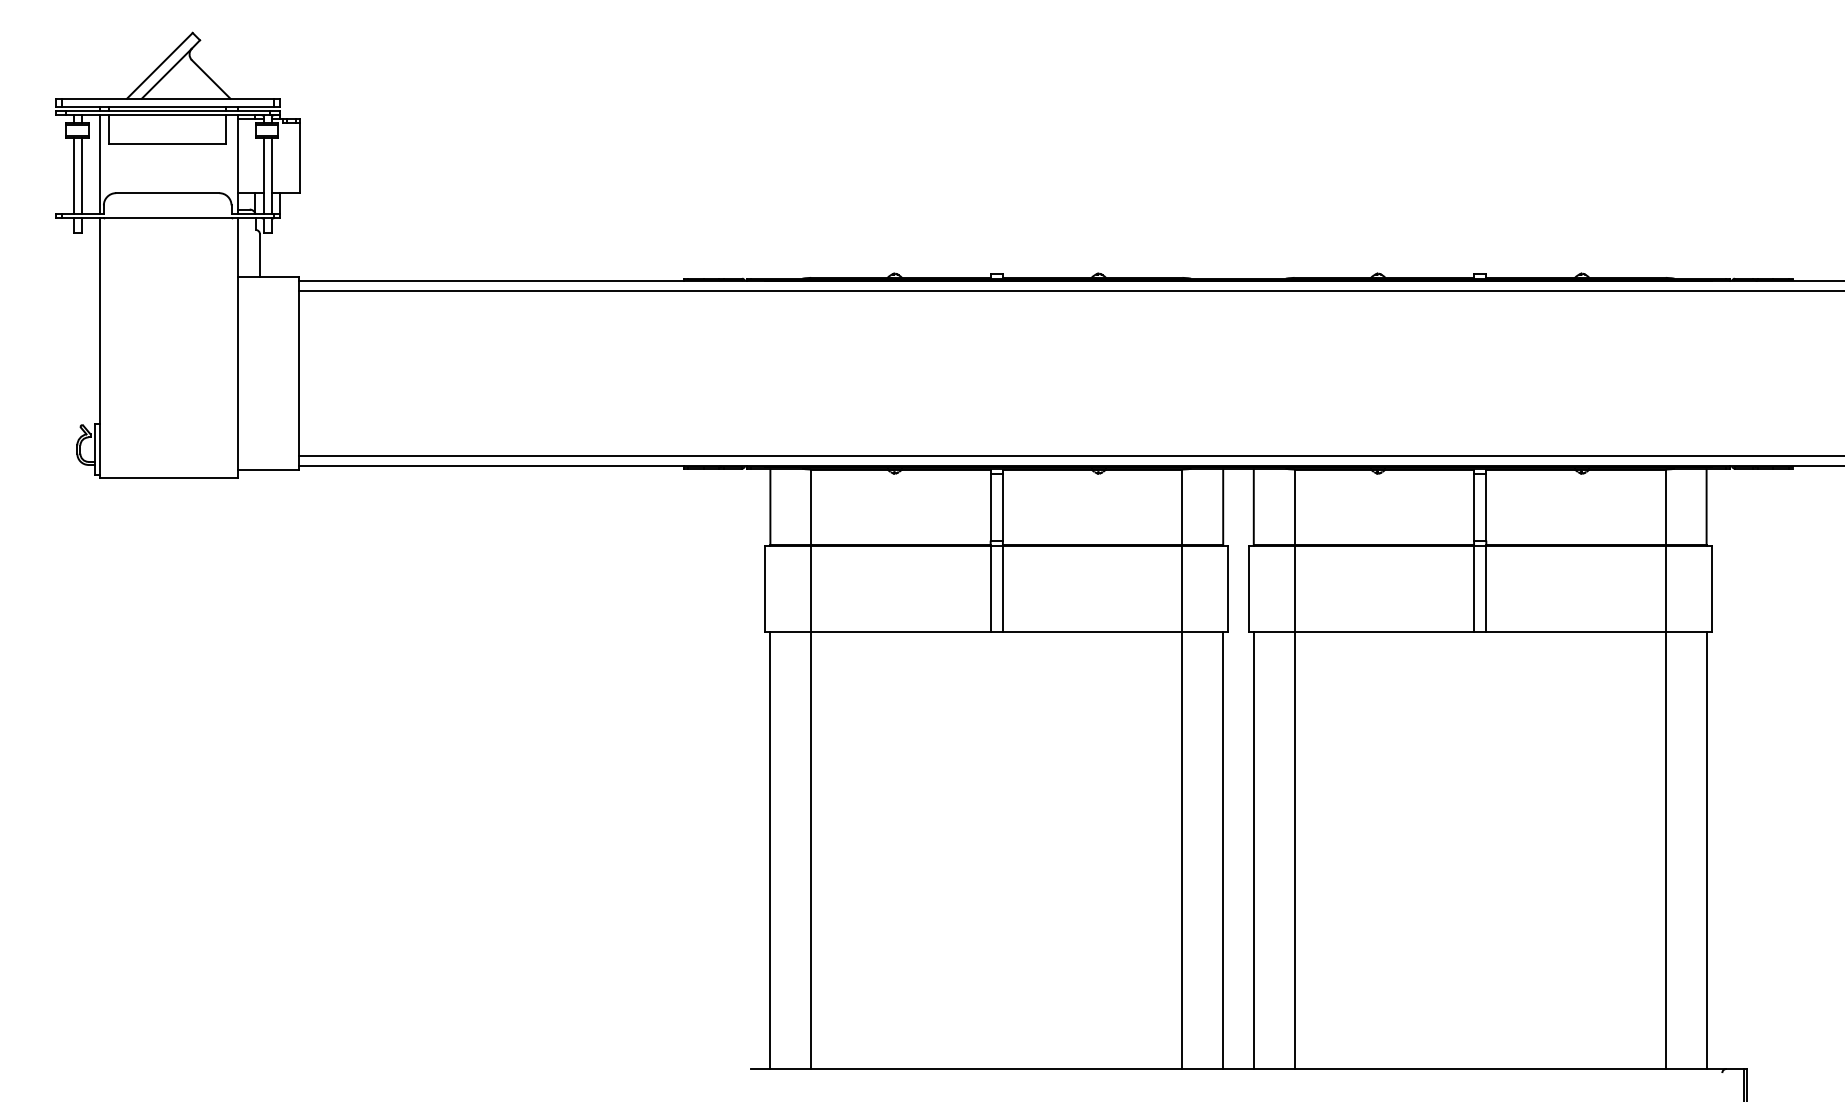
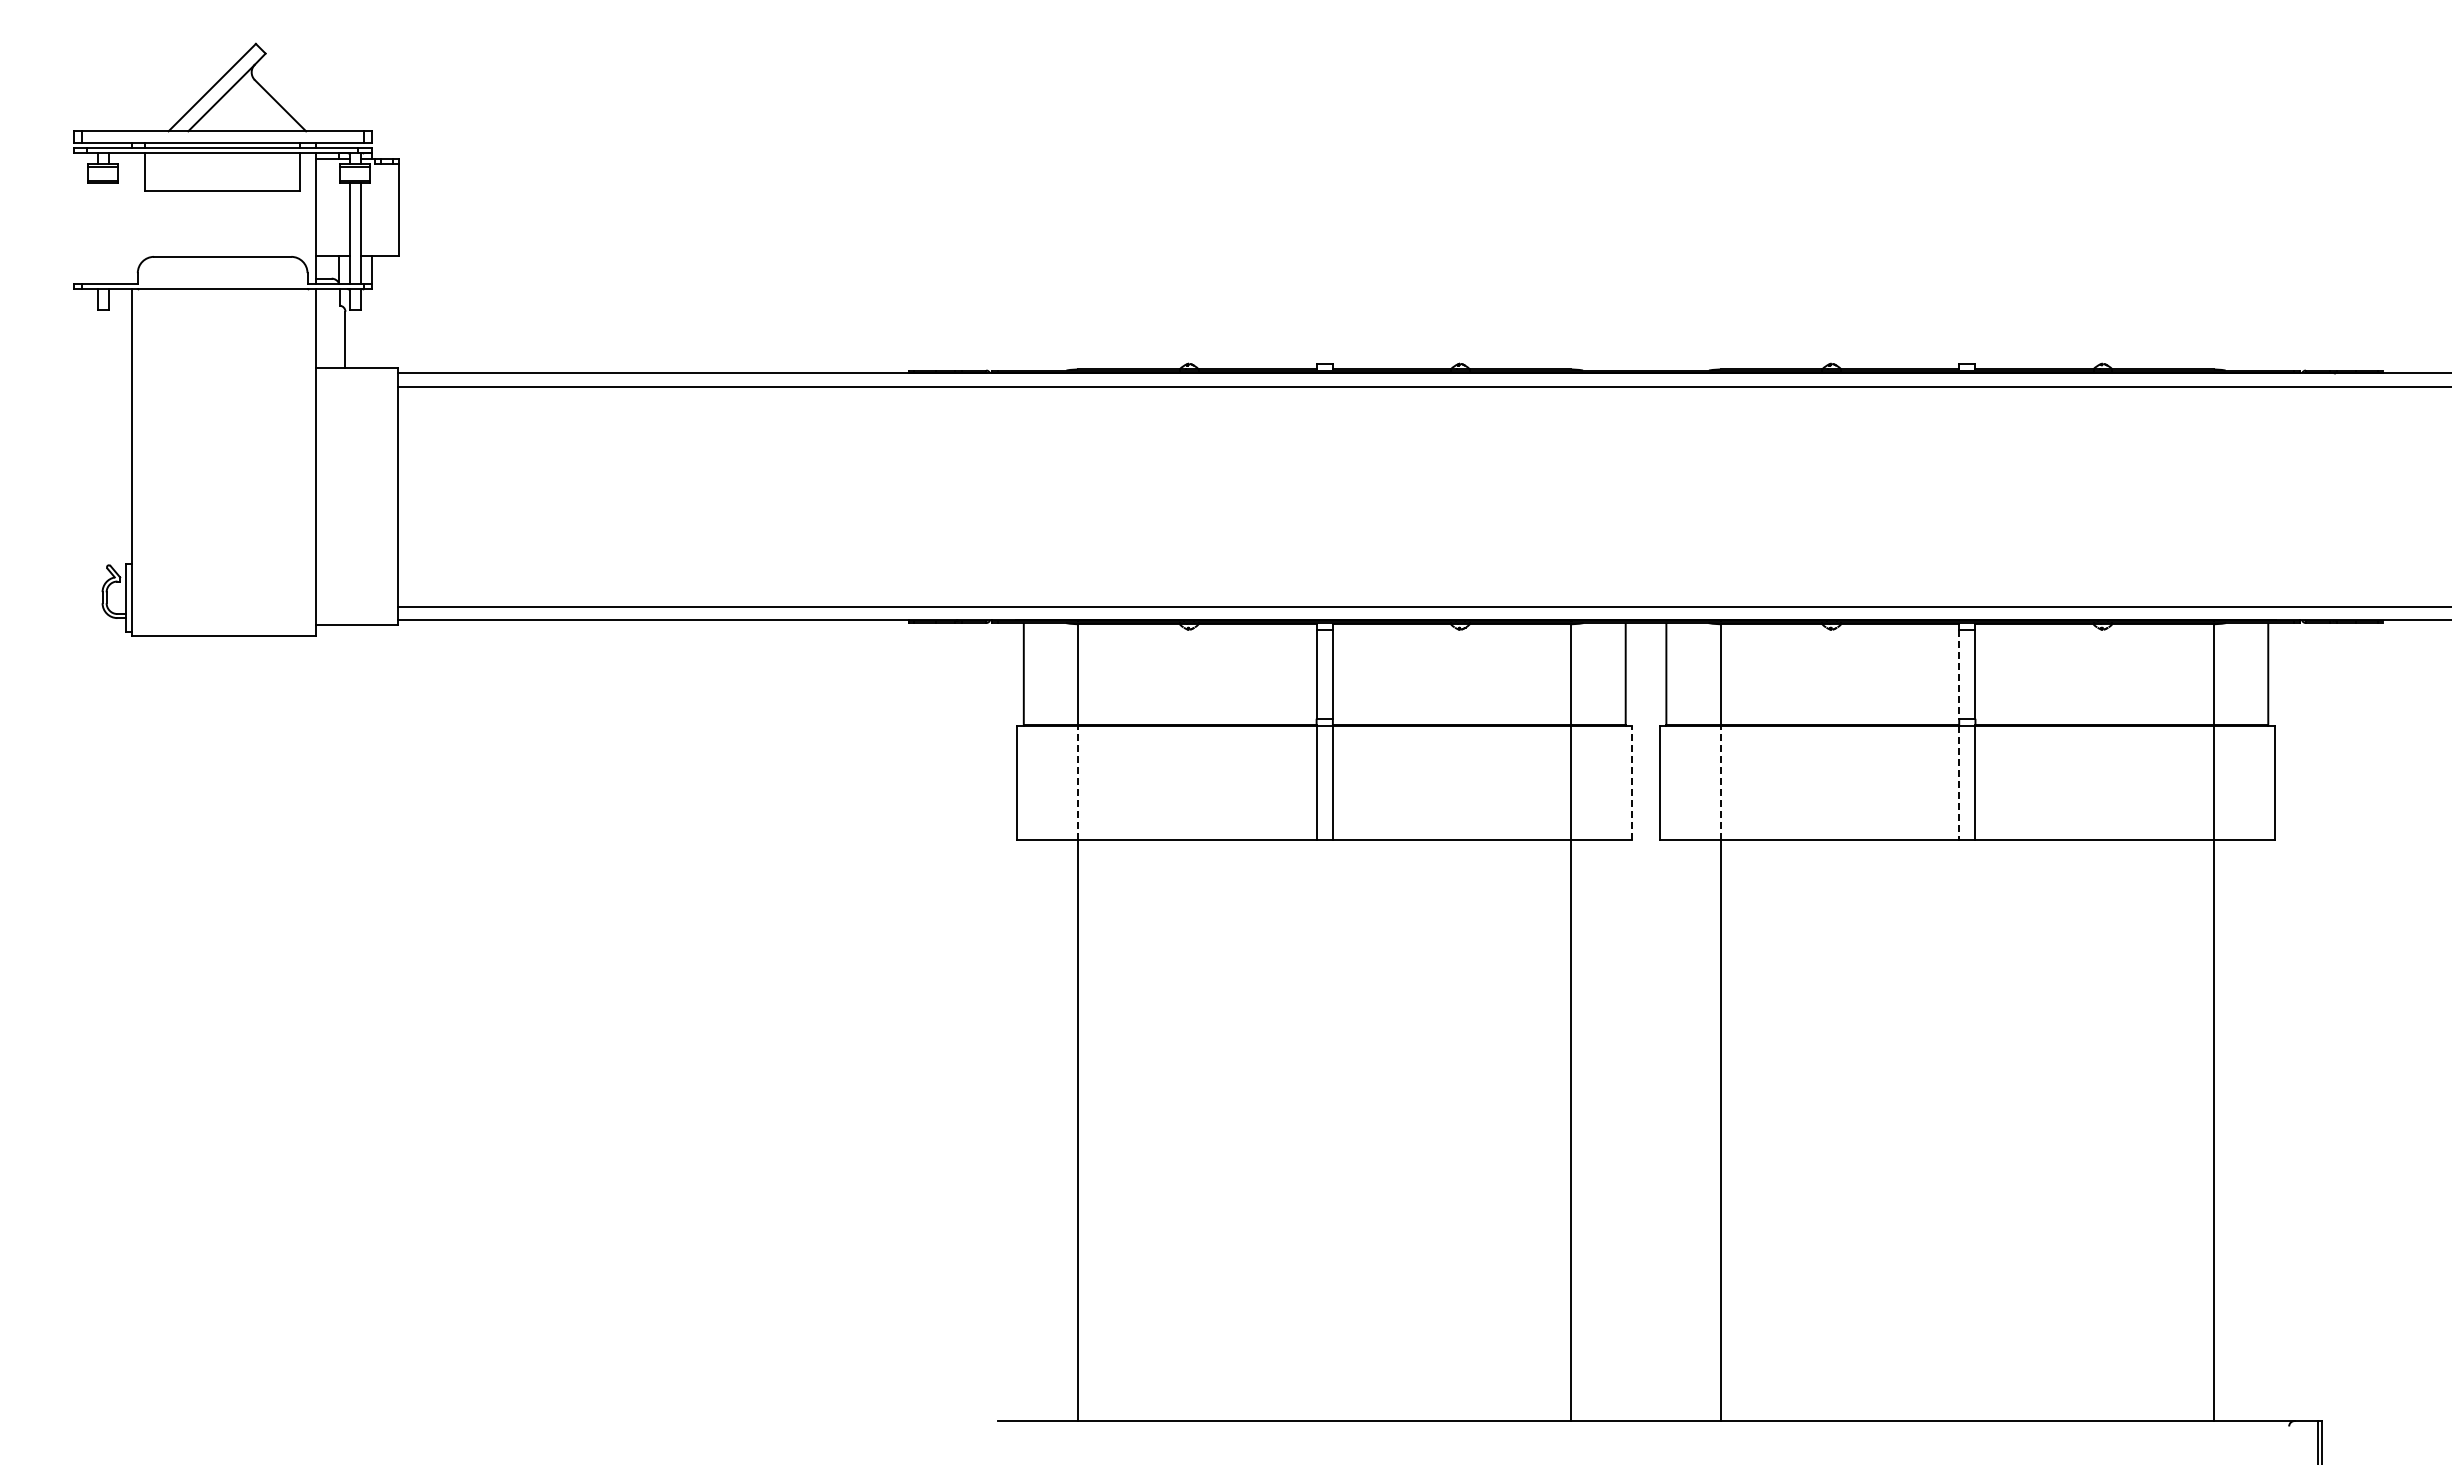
line: (99, 164) -> (132, 218), removed
line: (73, 175) -> (97, 233), removed
line: (81, 175) -> (108, 233), removed
line: (1474, 507) -> (1959, 674), solid -> dashed
line: (811, 588) -> (1078, 782), solid -> dashed
line: (1228, 588) -> (1632, 782), solid -> dashed
line: (1294, 588) -> (1720, 782), solid -> dashed
line: (1474, 588) -> (1959, 782), solid -> dashed
line: (770, 850) -> (1023, 1130), removed
line: (1223, 850) -> (1625, 1130), removed
line: (1253, 850) -> (1666, 1130), removed
line: (1706, 850) -> (2268, 1130), removed

